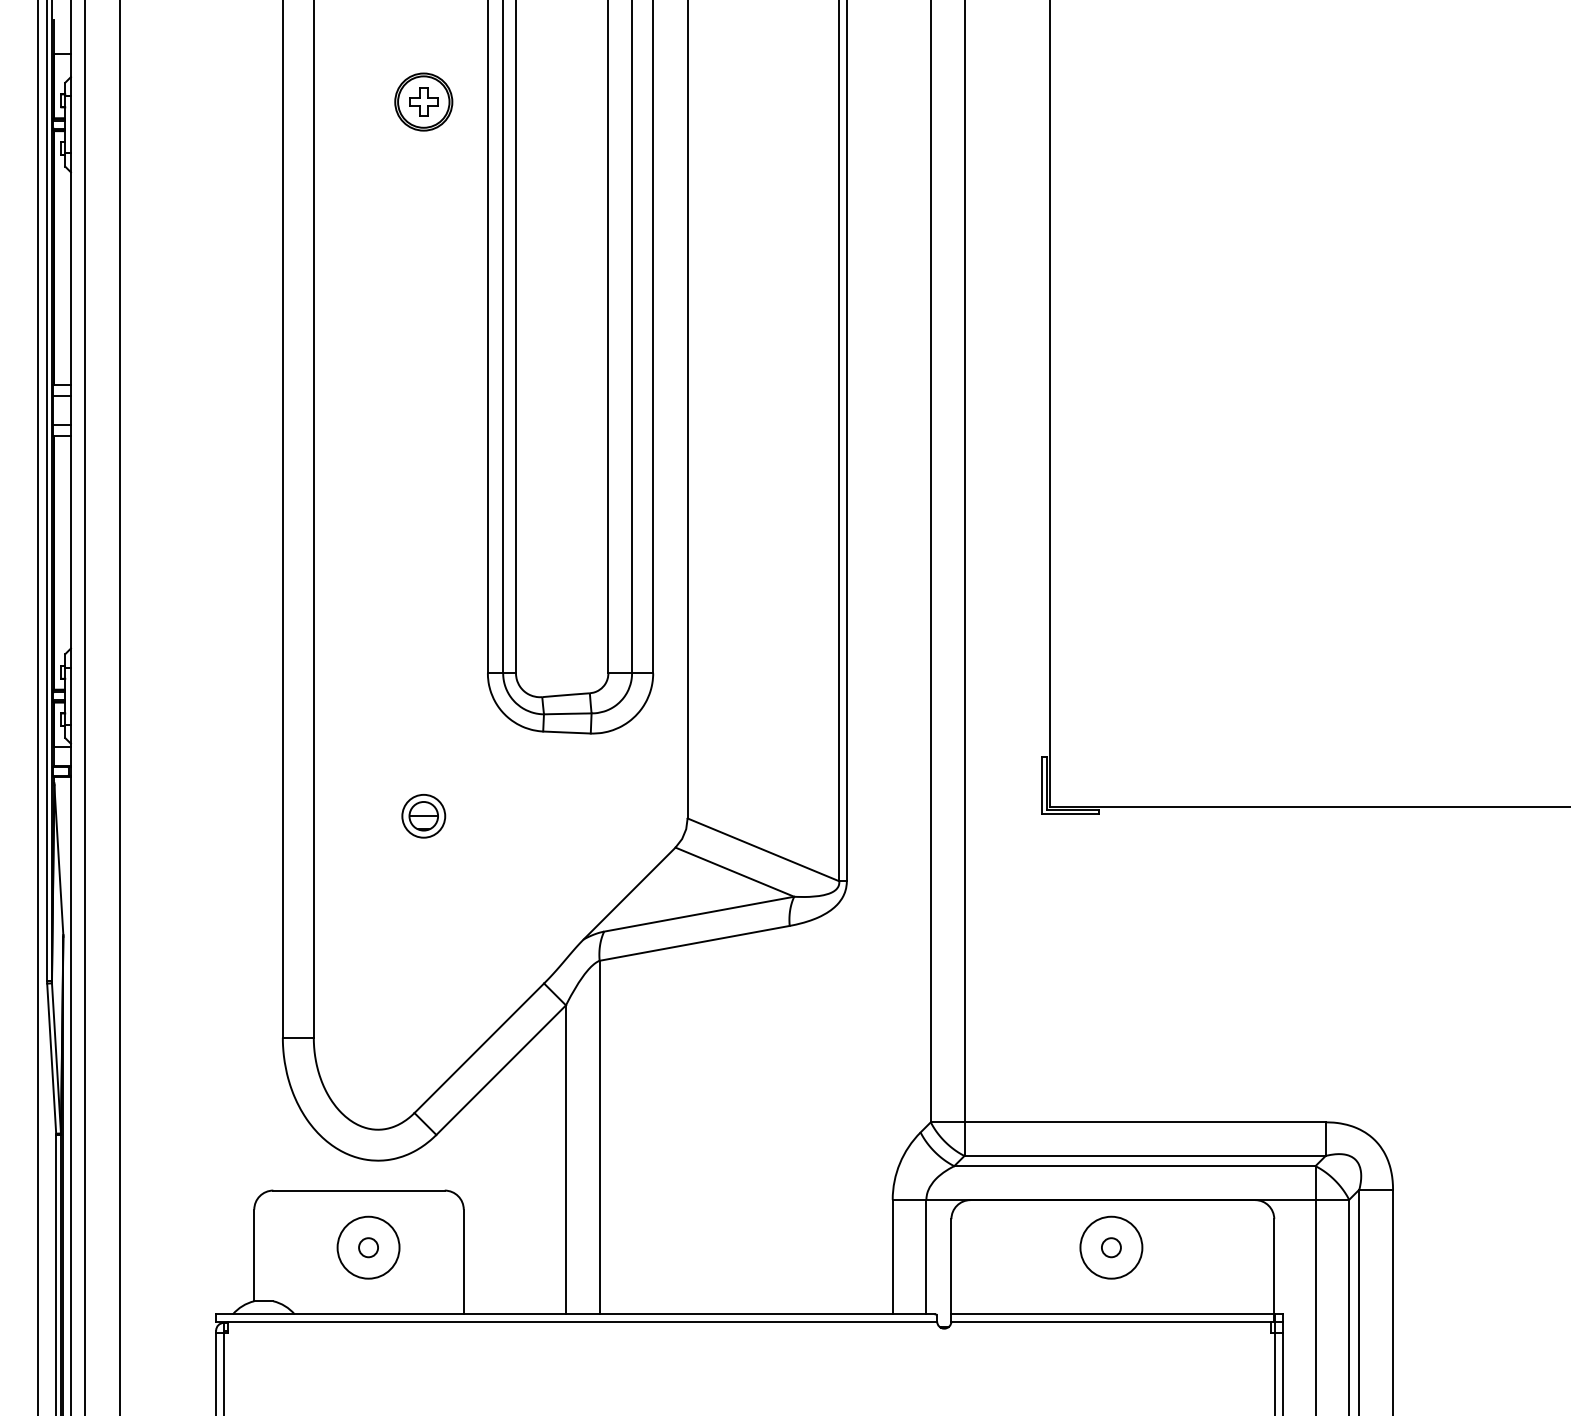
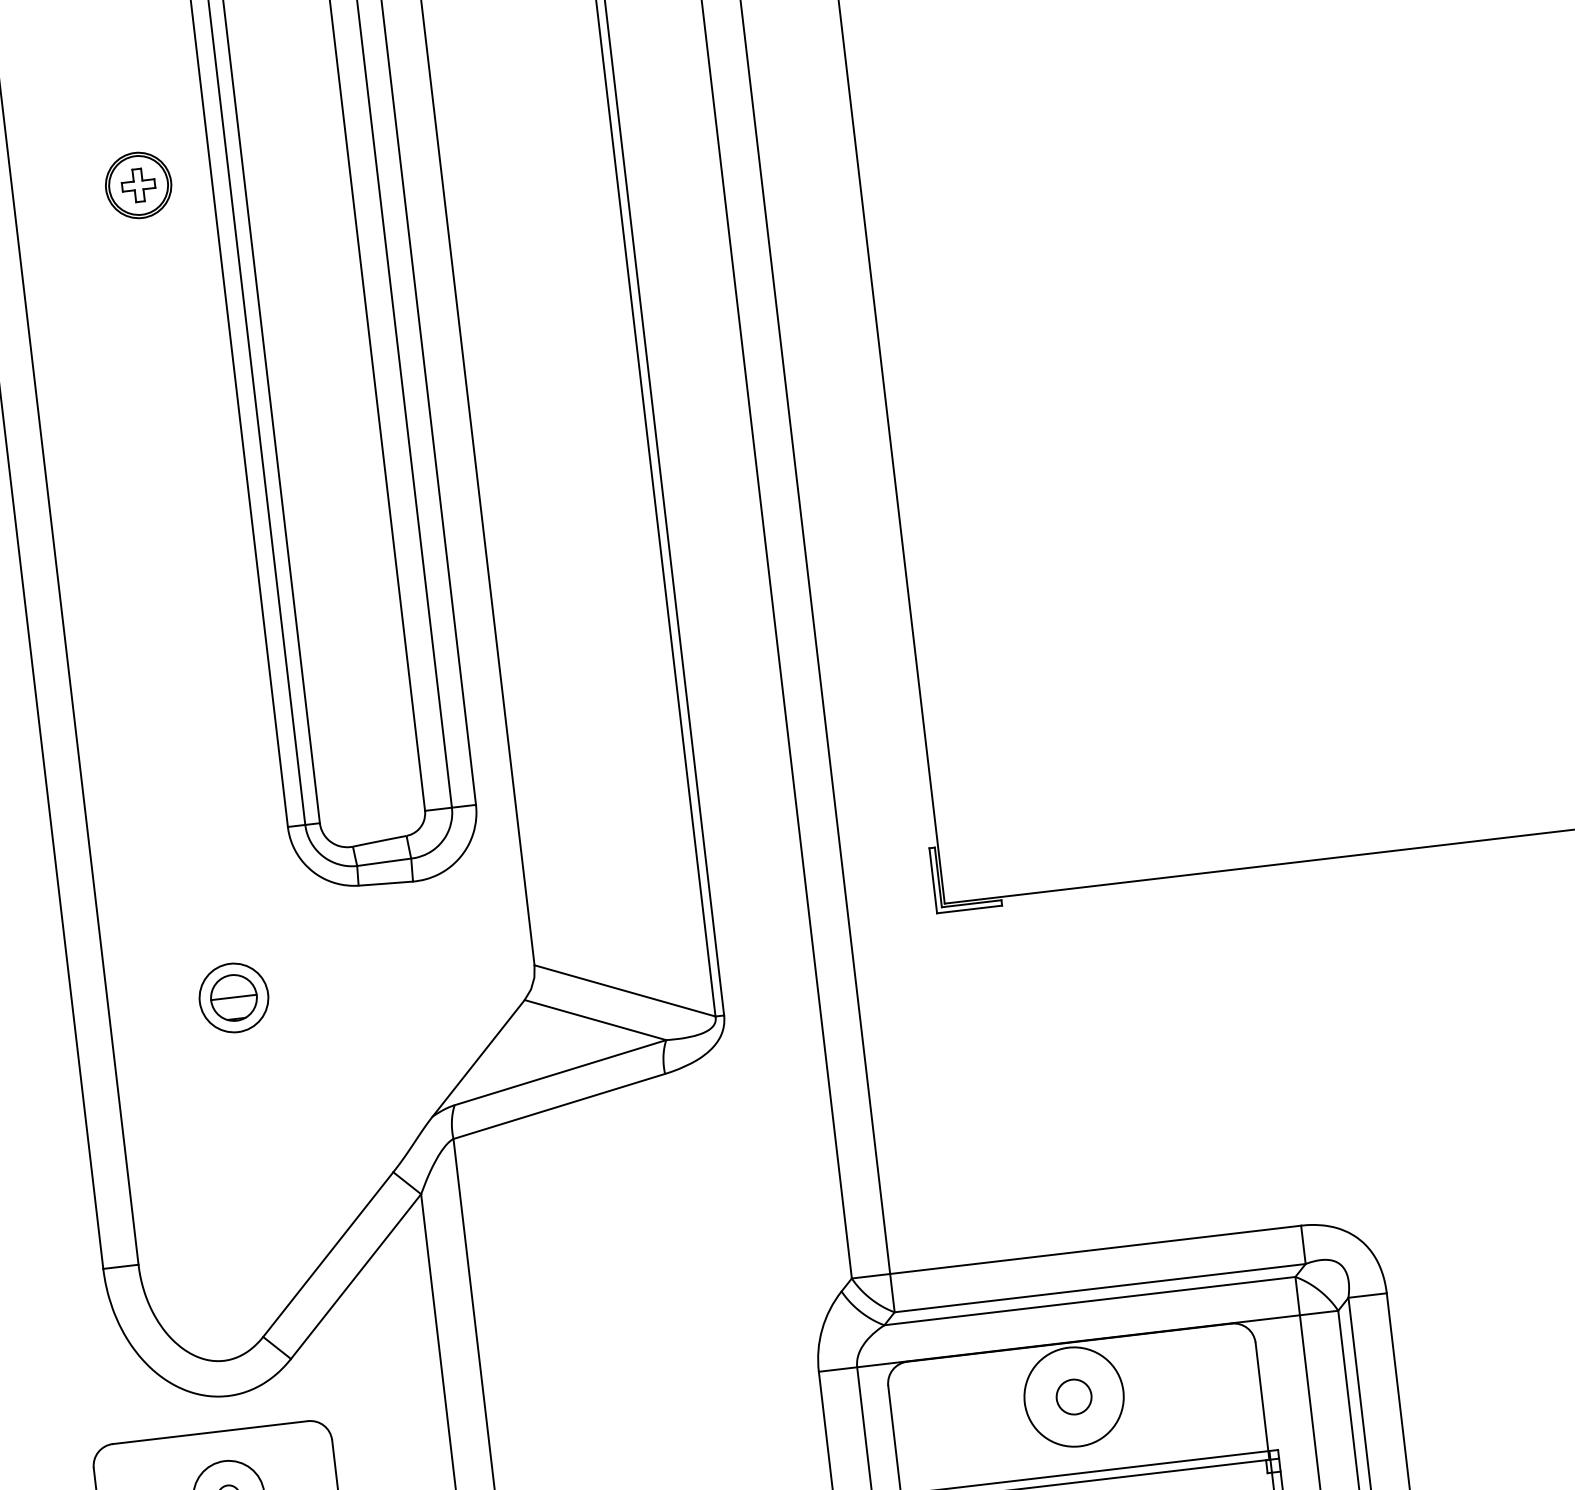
part: (423, 816) -> (233, 998), size x1.4
circle: (1110, 1247) -> (1073, 1396), size x1.6
circle: (1111, 1247) -> (1074, 1396), size x1.4

